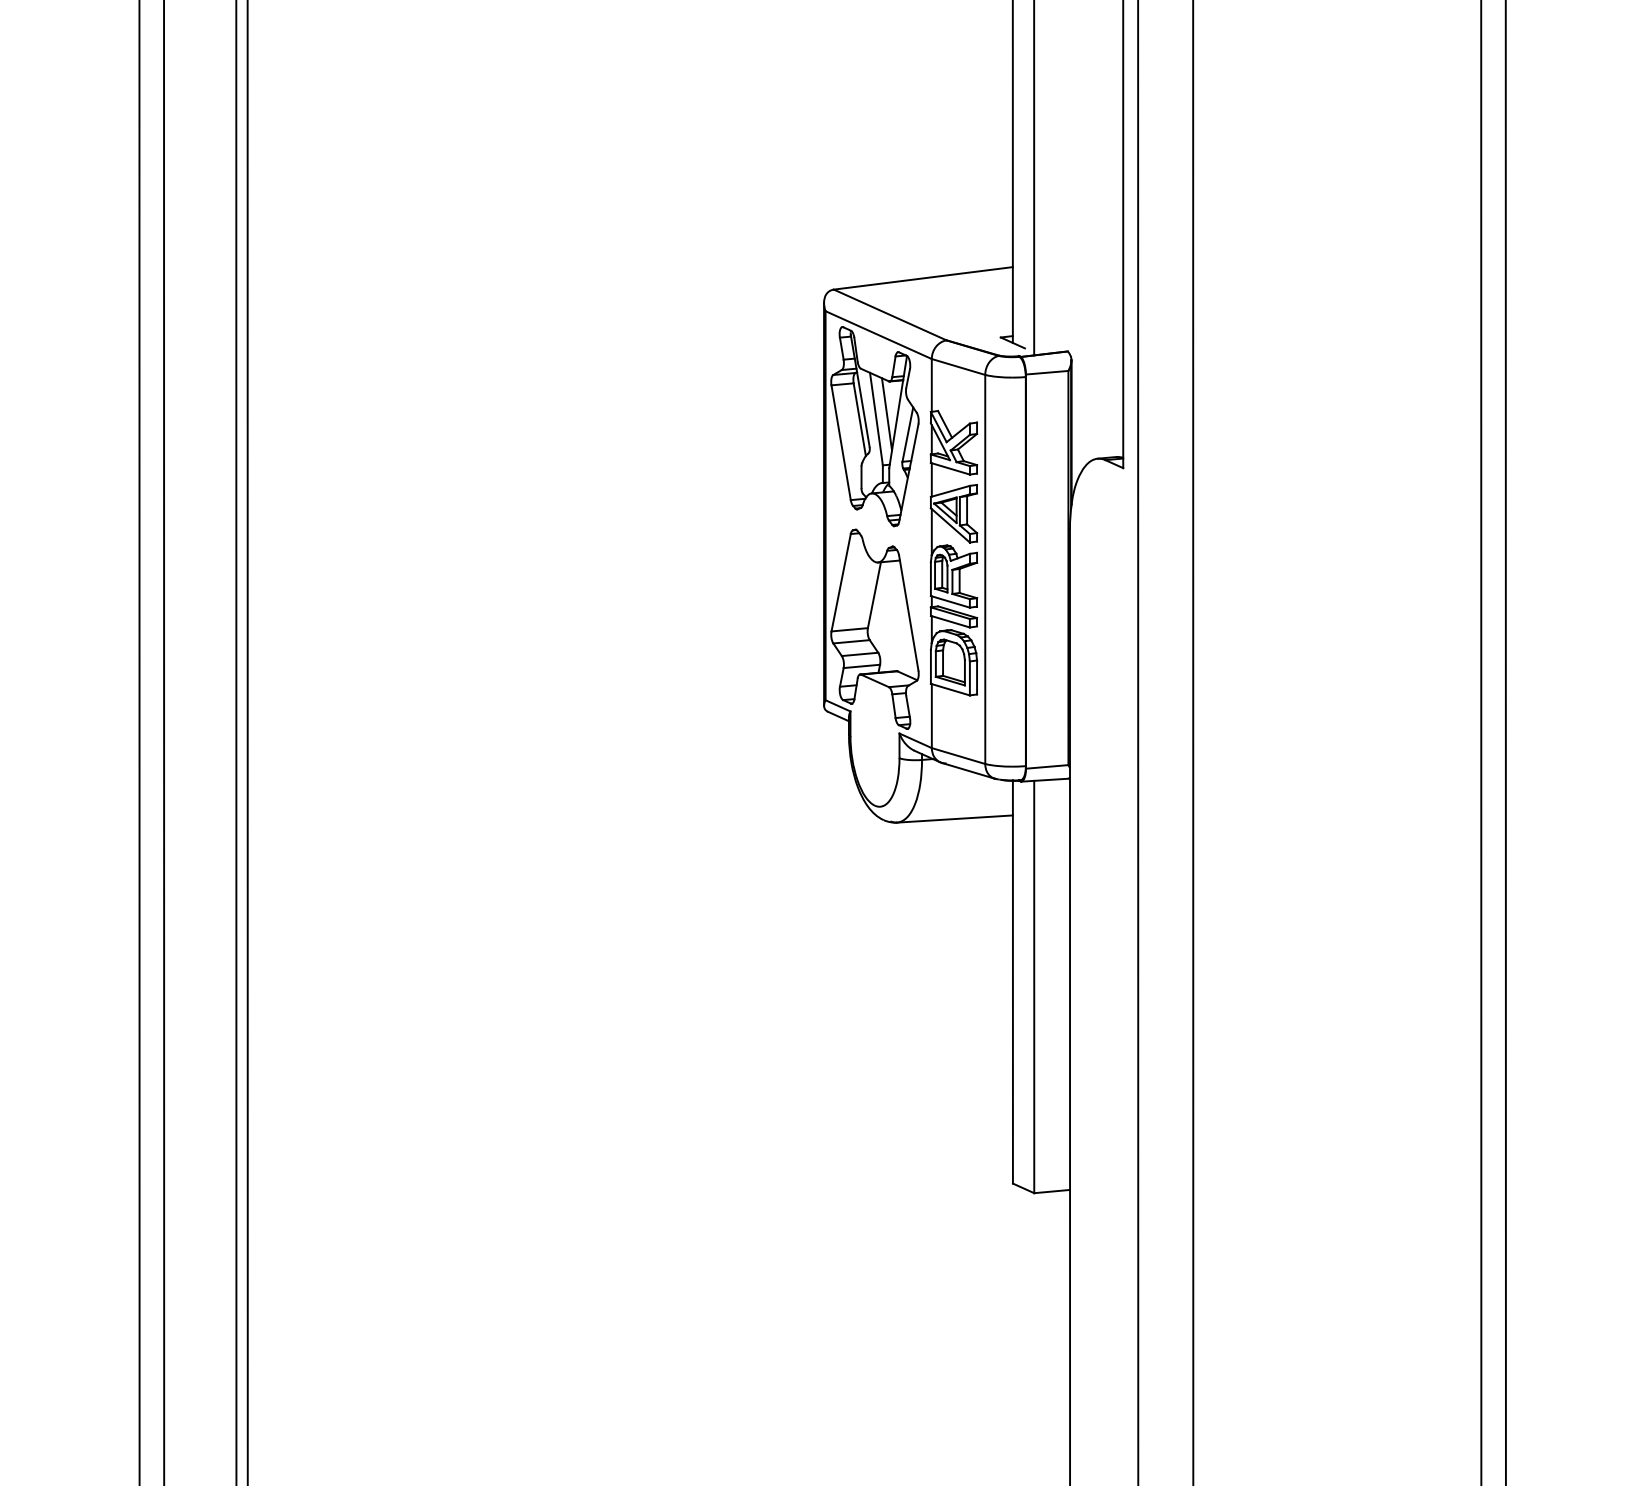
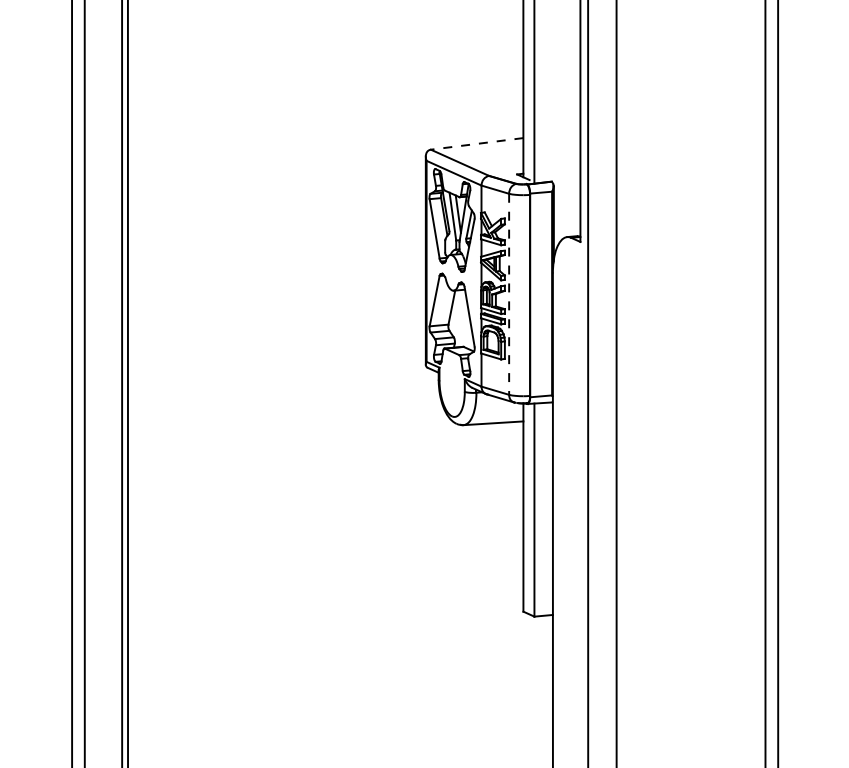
line: (924, 277) -> (477, 143), solid -> dashed
line: (985, 569) -> (509, 294), solid -> dashed

